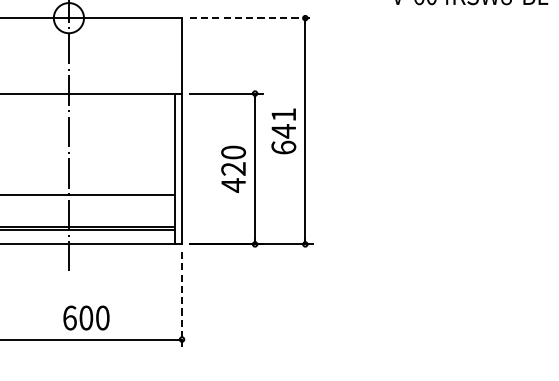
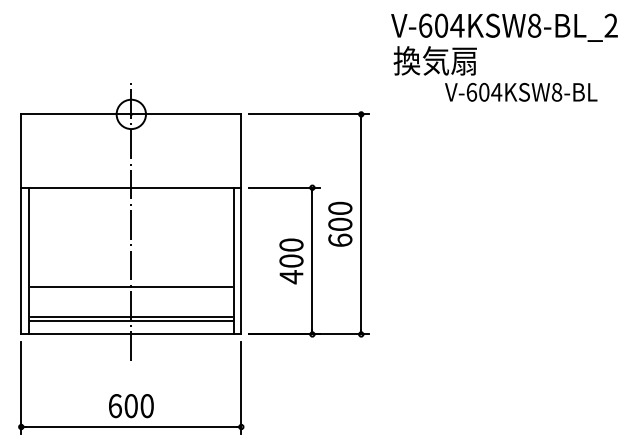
line: (251, 18) -> (308, 114), dashed -> solid
text: (283, 123) -> (340, 216), 641 -> 600
text: (233, 168) -> (291, 260), 420 -> 400
line: (182, 299) -> (241, 388), dashed -> solid
text: (86, 318) -> (131, 406), moved

